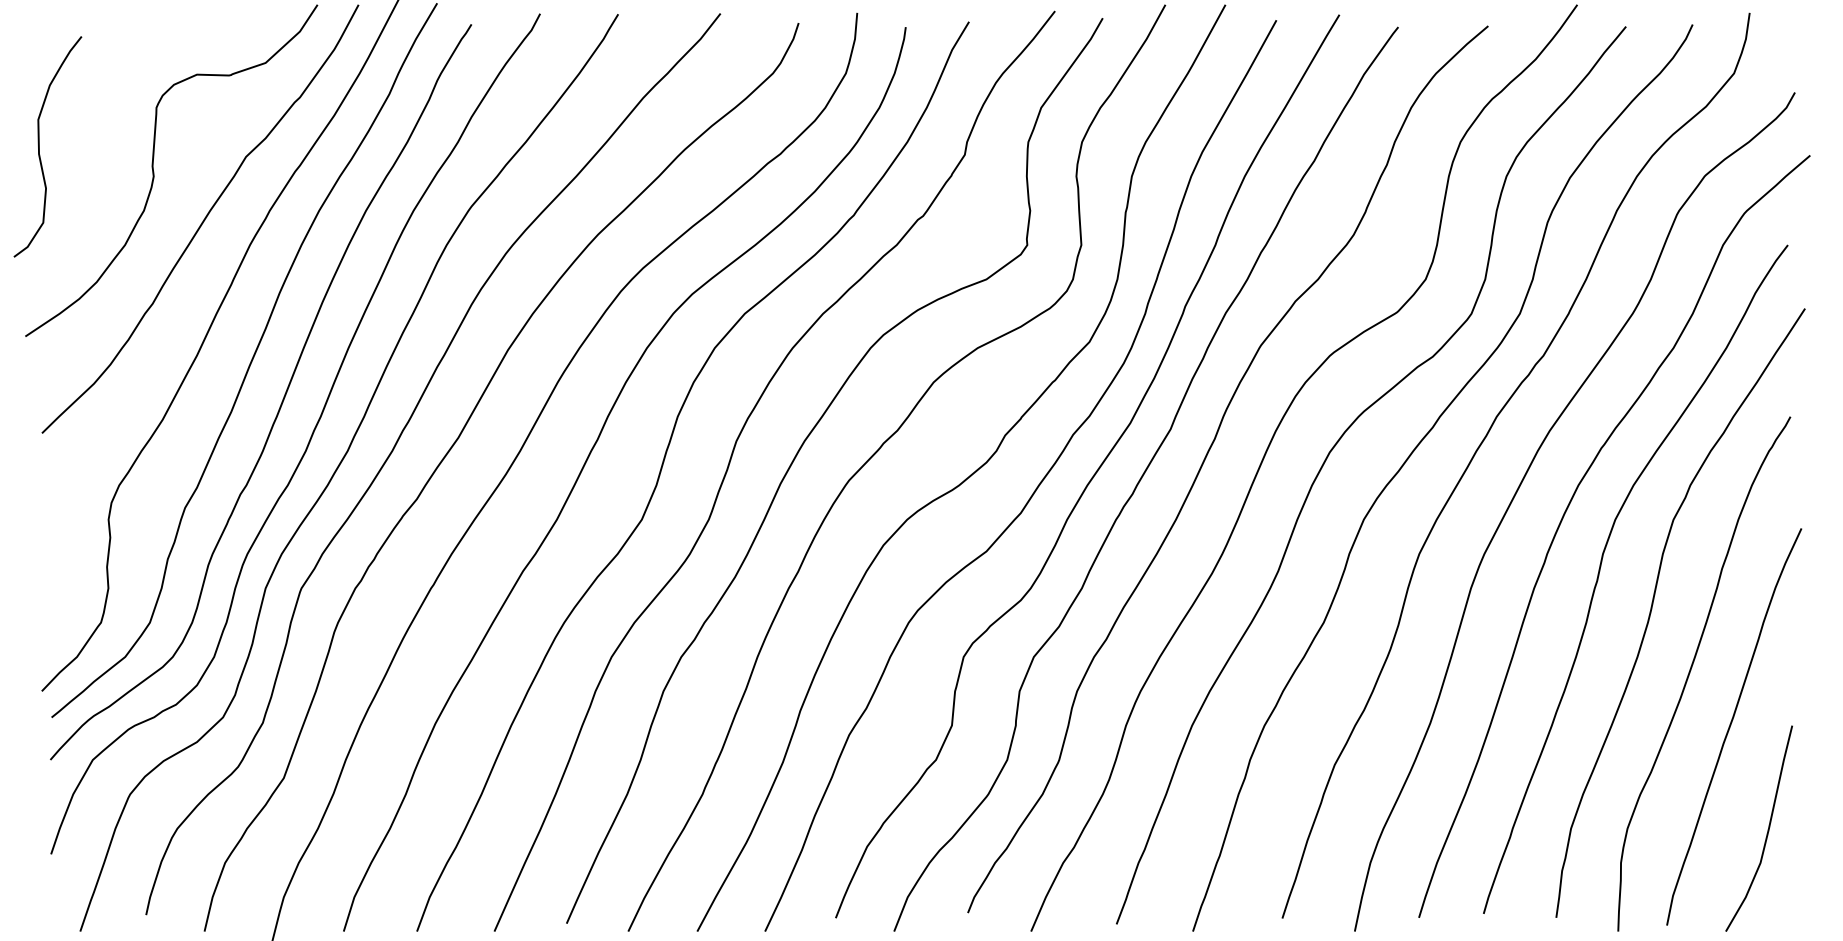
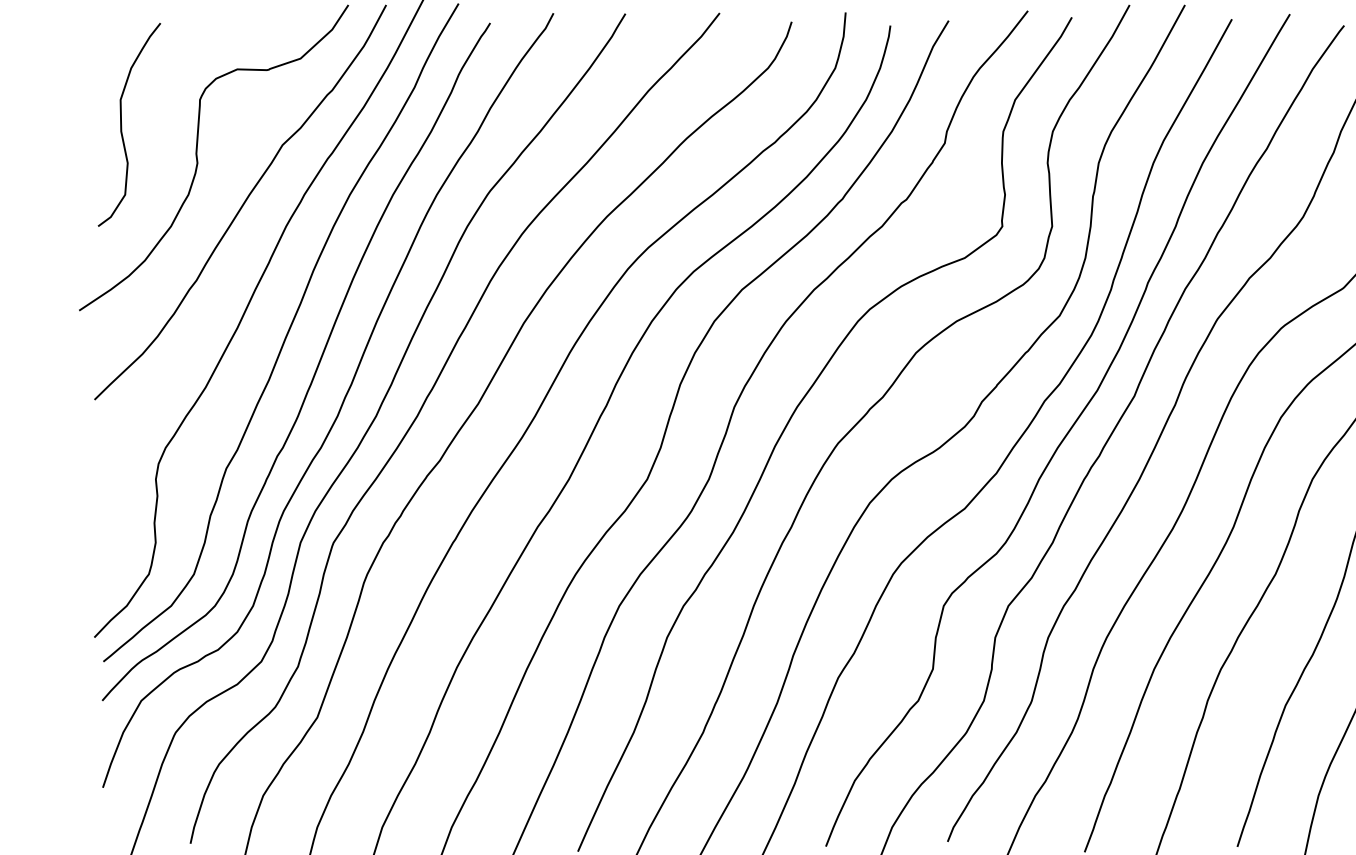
curve: (39, 146) -> (121, 124), moved

